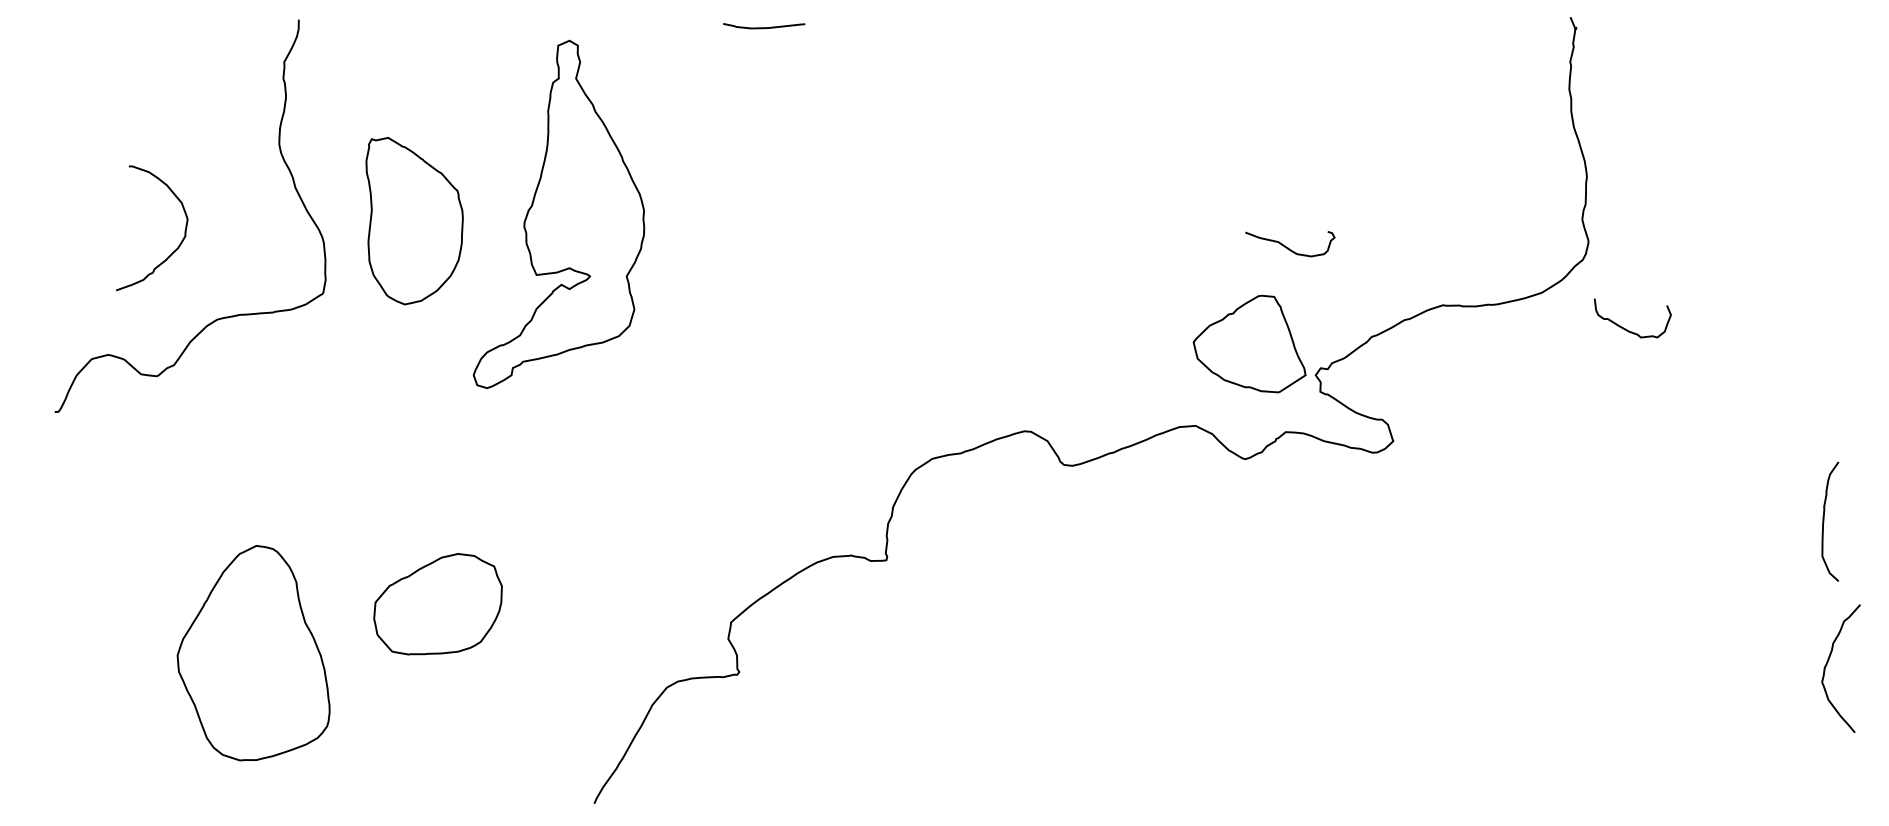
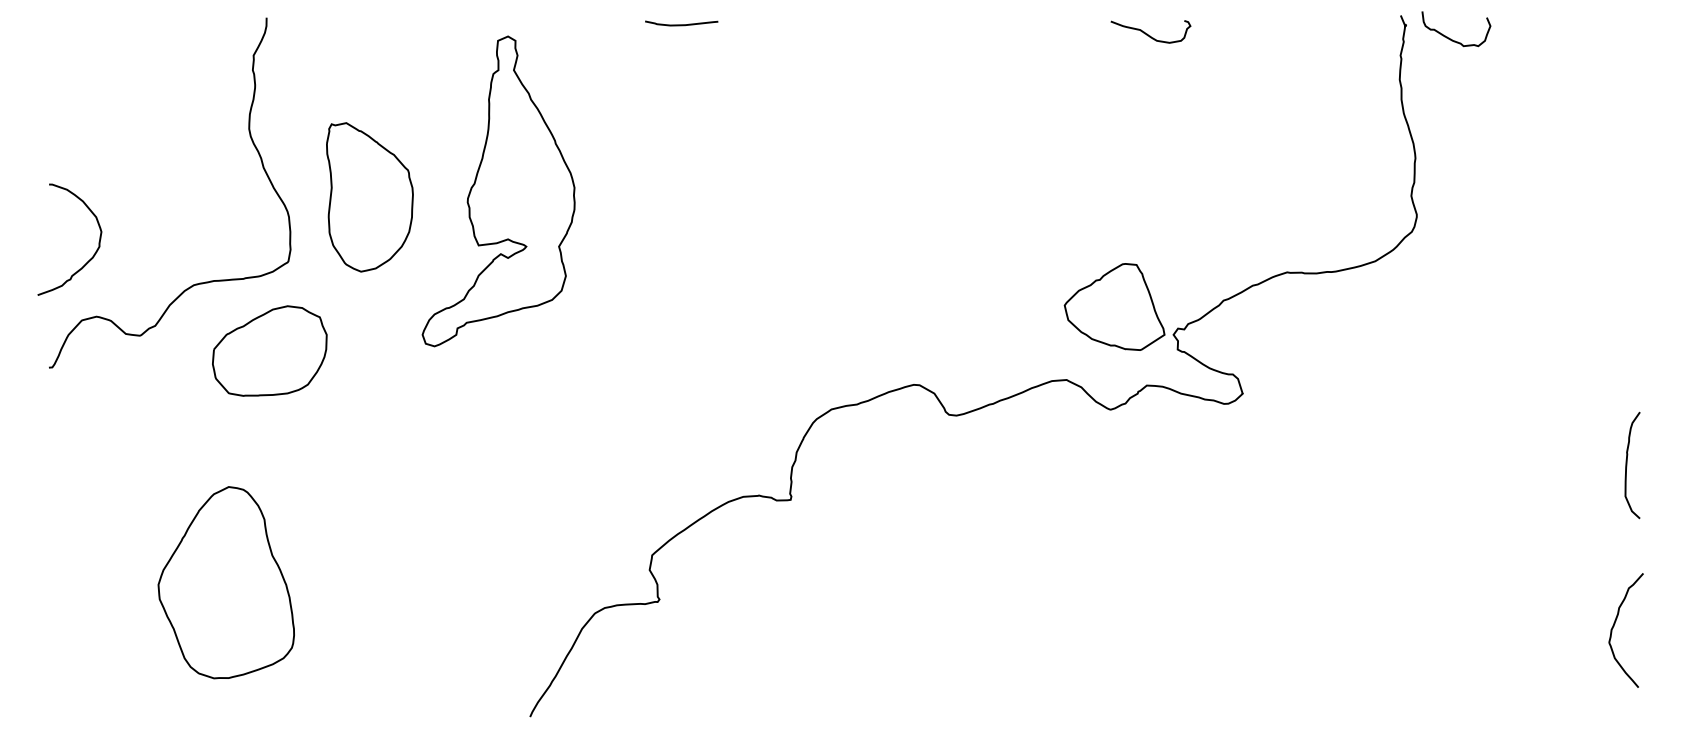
curve: (1286, 245) -> (1147, 33), moved
curve: (174, 250) -> (89, 259), moved
curve: (1625, 327) -> (1449, 37), moved
part: (437, 603) -> (269, 350), moved
curve: (1829, 661) -> (1615, 624), moved

